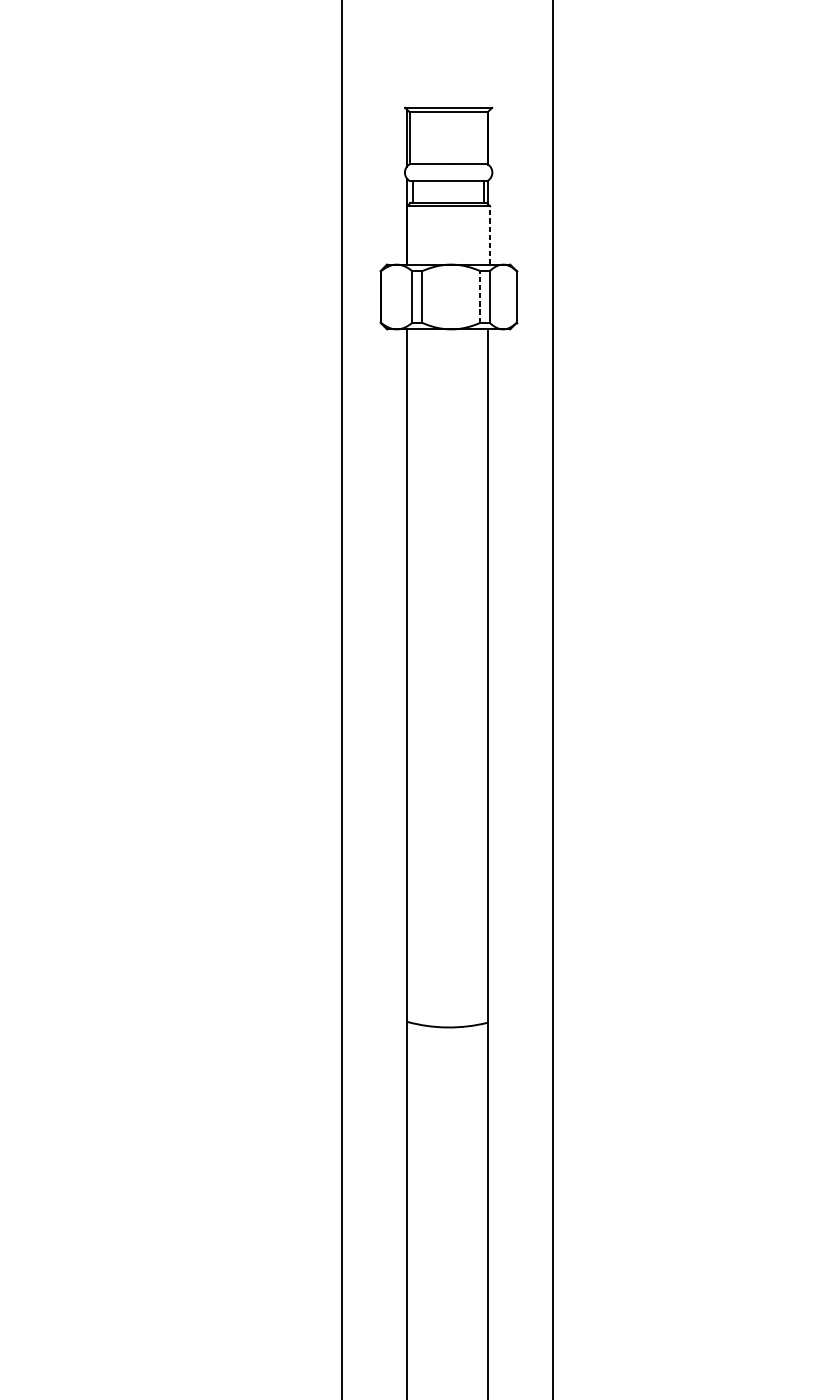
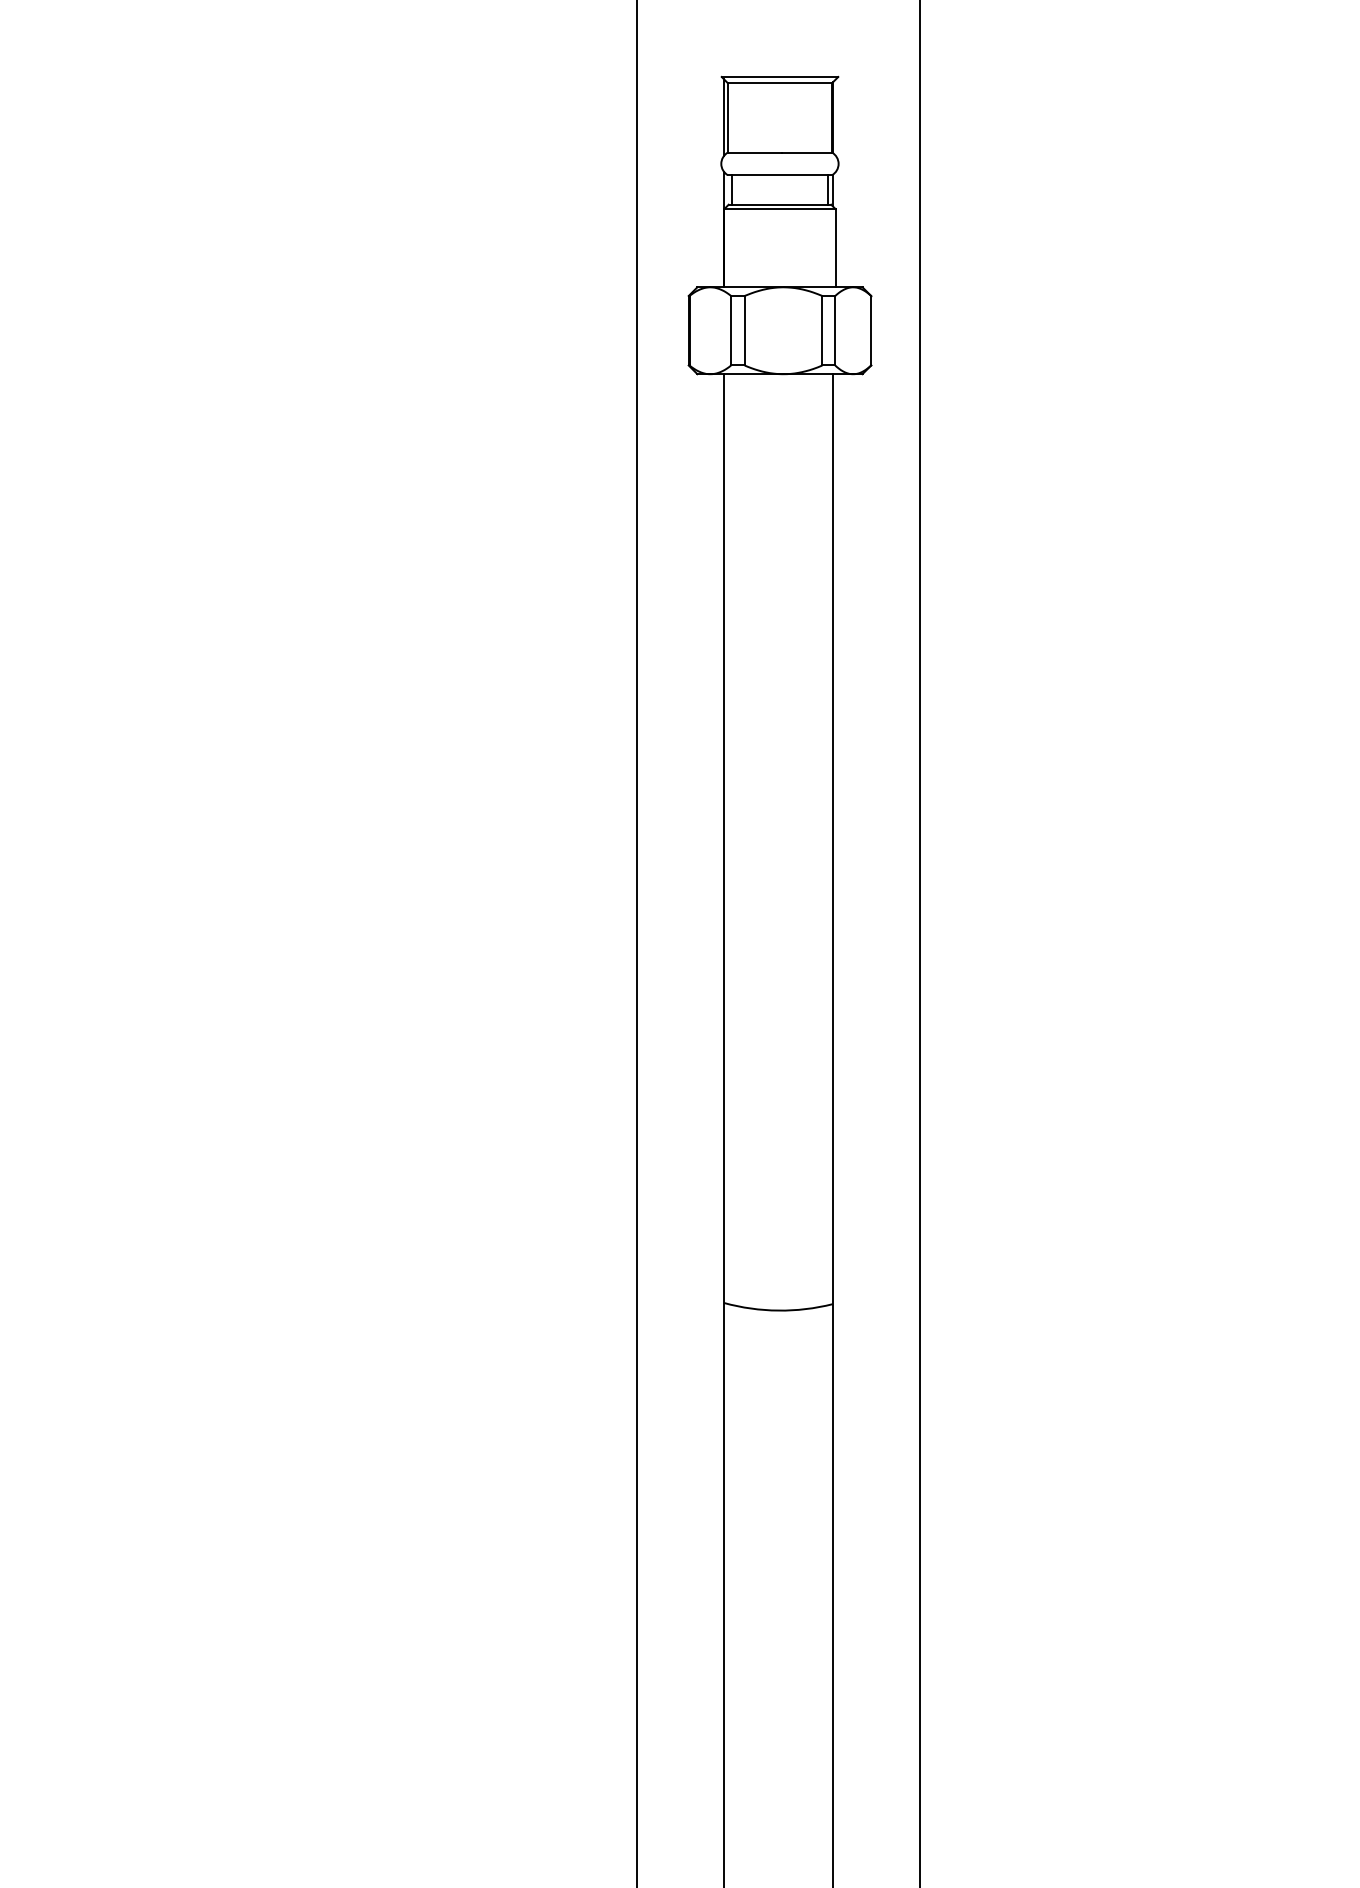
line: (490, 234) -> (835, 247), dashed -> solid
line: (480, 296) -> (822, 330), dashed -> solid

